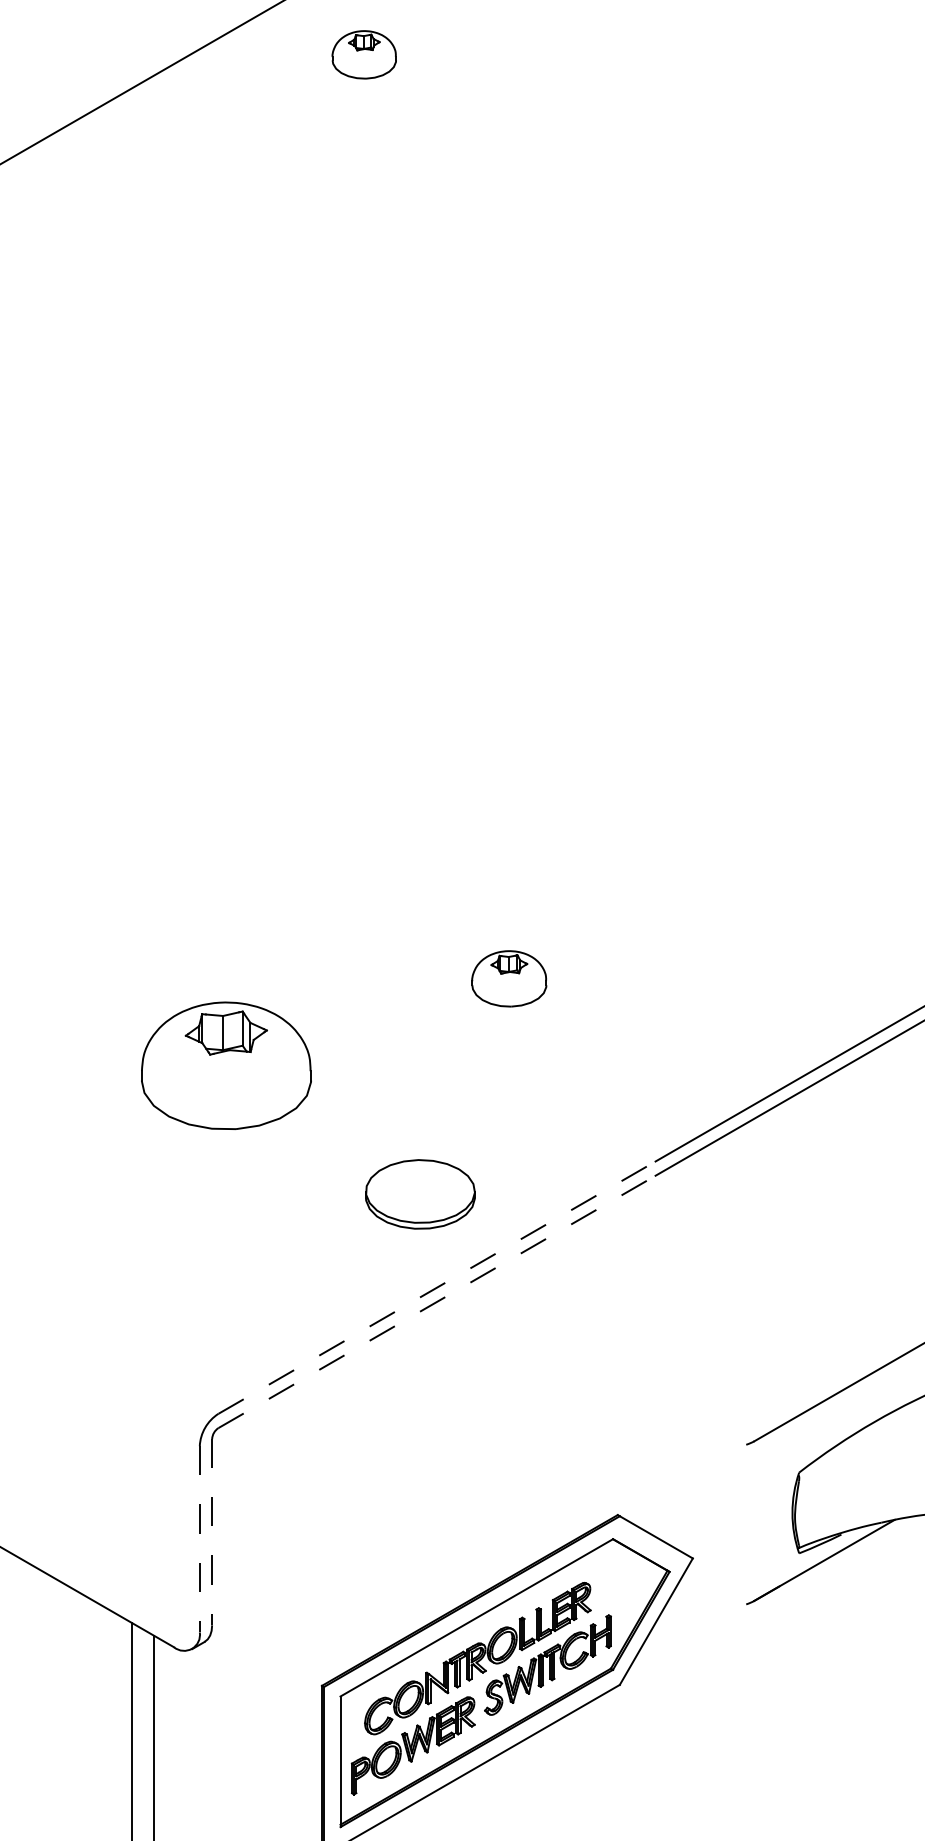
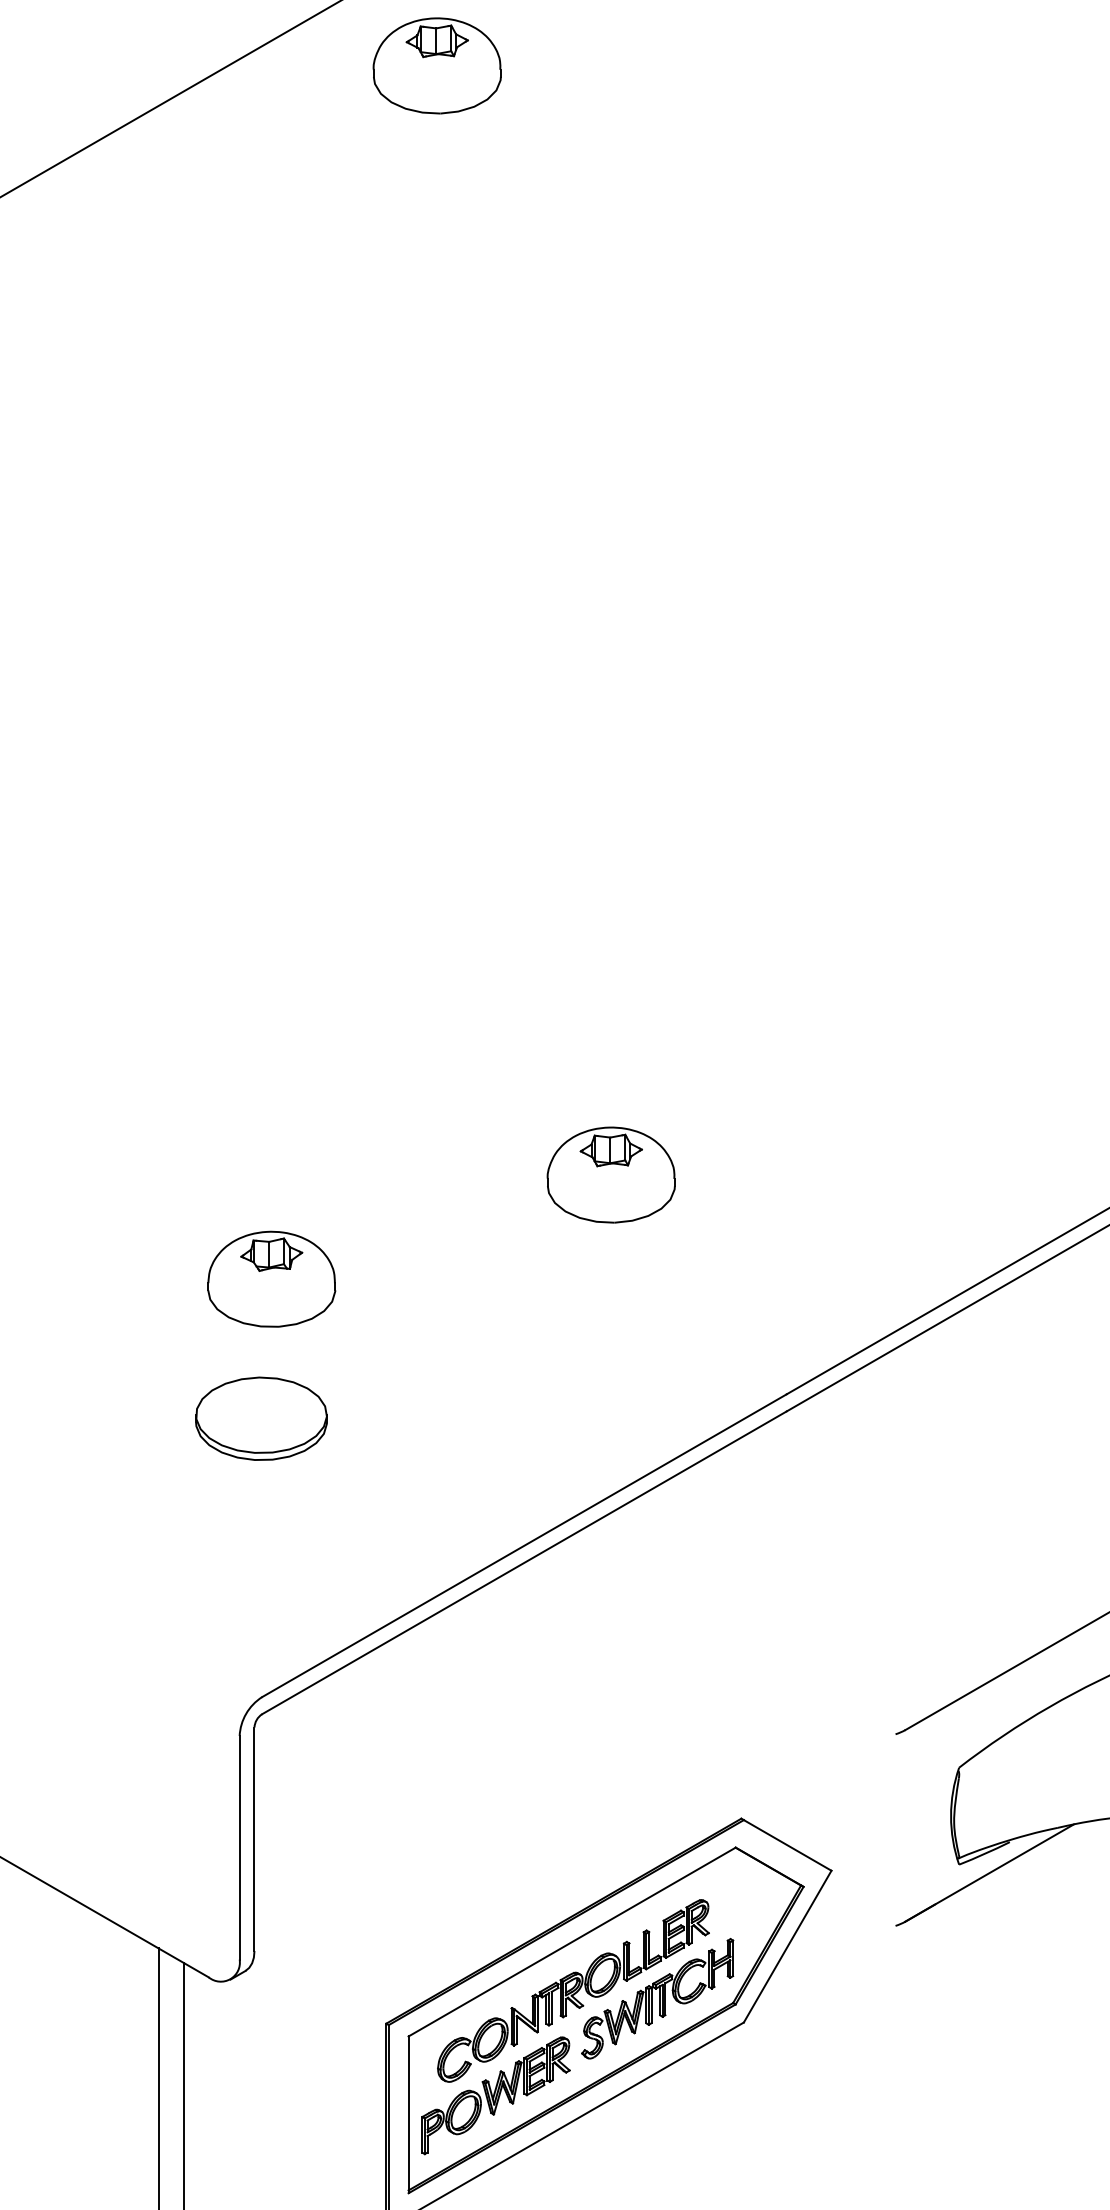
part: (363, 54) -> (436, 65), size x1.67
part: (508, 978) -> (610, 1174), size x1.43
part: (226, 1065) -> (271, 1278), size x0.62
part: (420, 1194) -> (261, 1418), moved
line: (437, 1287) -> (524, 1545), dashed -> solid
line: (437, 1301) -> (524, 1562), dashed -> solid
line: (212, 1532) -> (254, 1839), dashed -> solid
line: (199, 1539) -> (239, 1847), dashed -> solid

